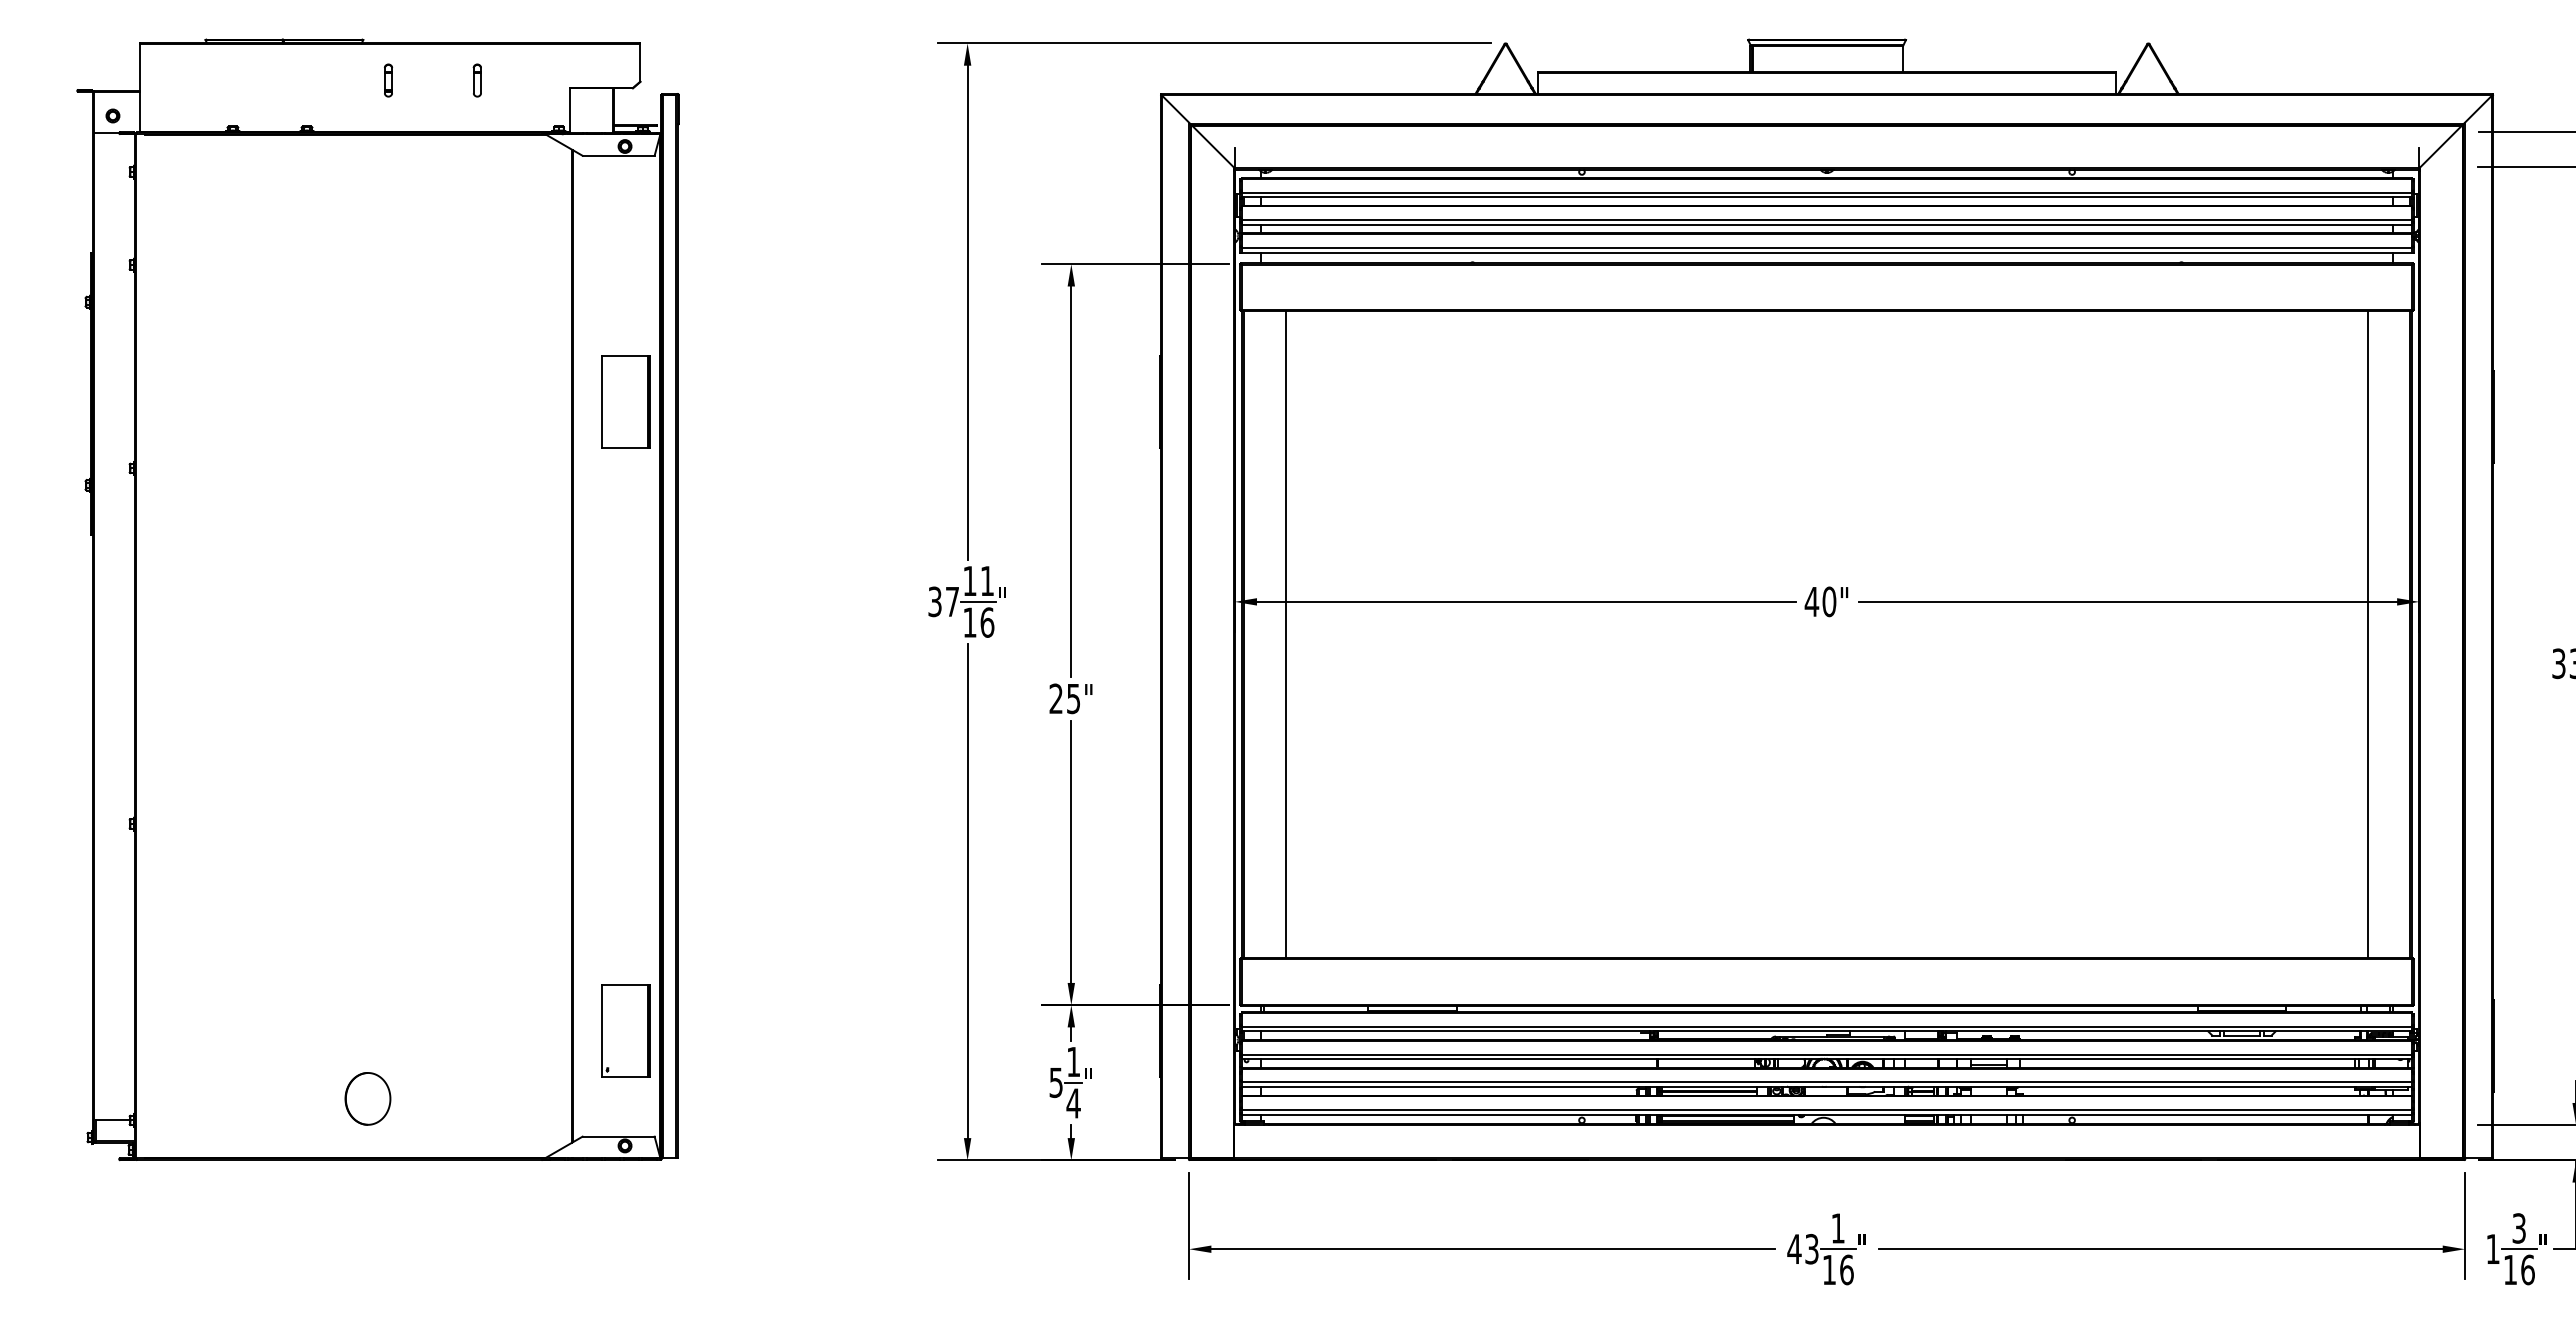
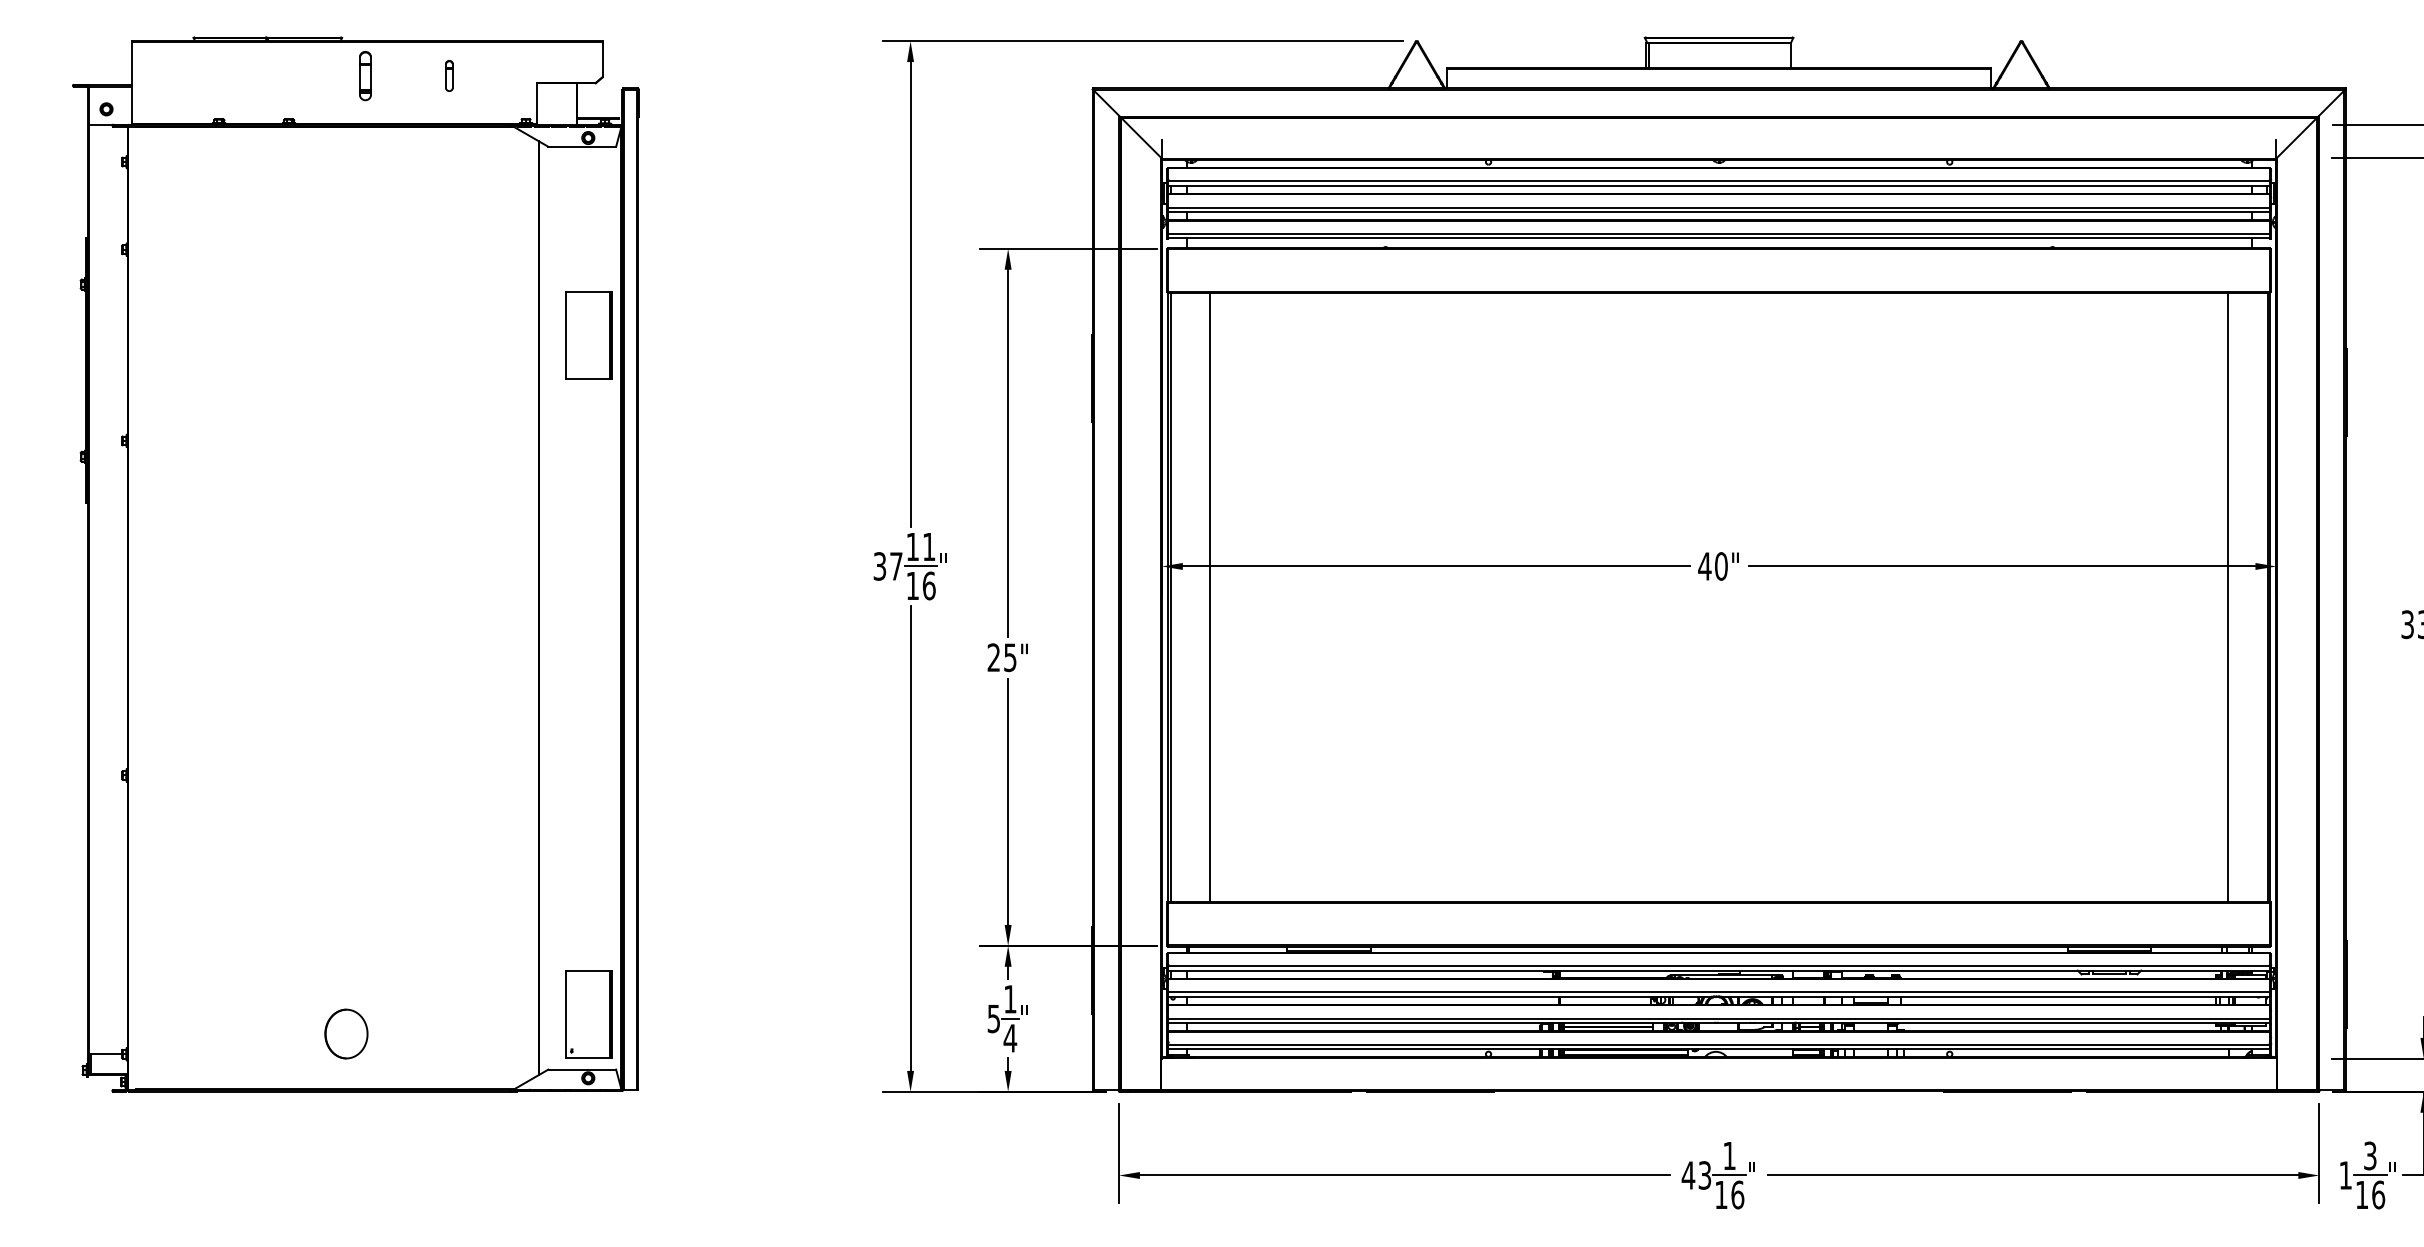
part: (388, 80) -> (365, 75), size x1.6
part: (625, 401) -> (588, 334), moved
part: (625, 1030) -> (588, 1013), moved

